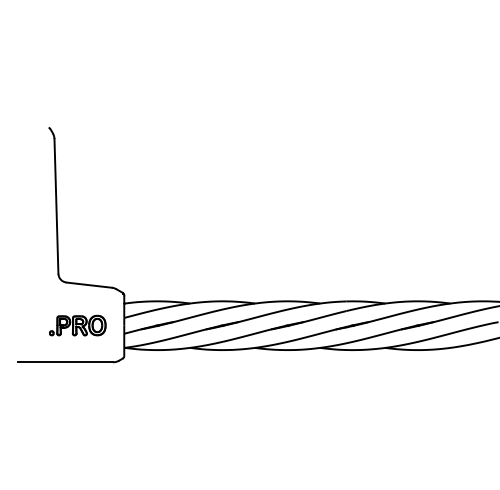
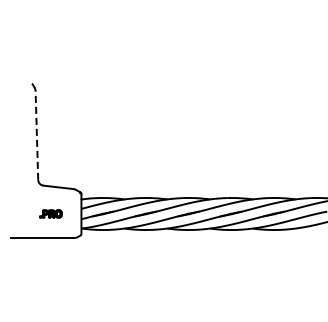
line: (55, 206) -> (36, 135), solid -> dashed
part: (77, 324) -> (50, 213), size x0.6

